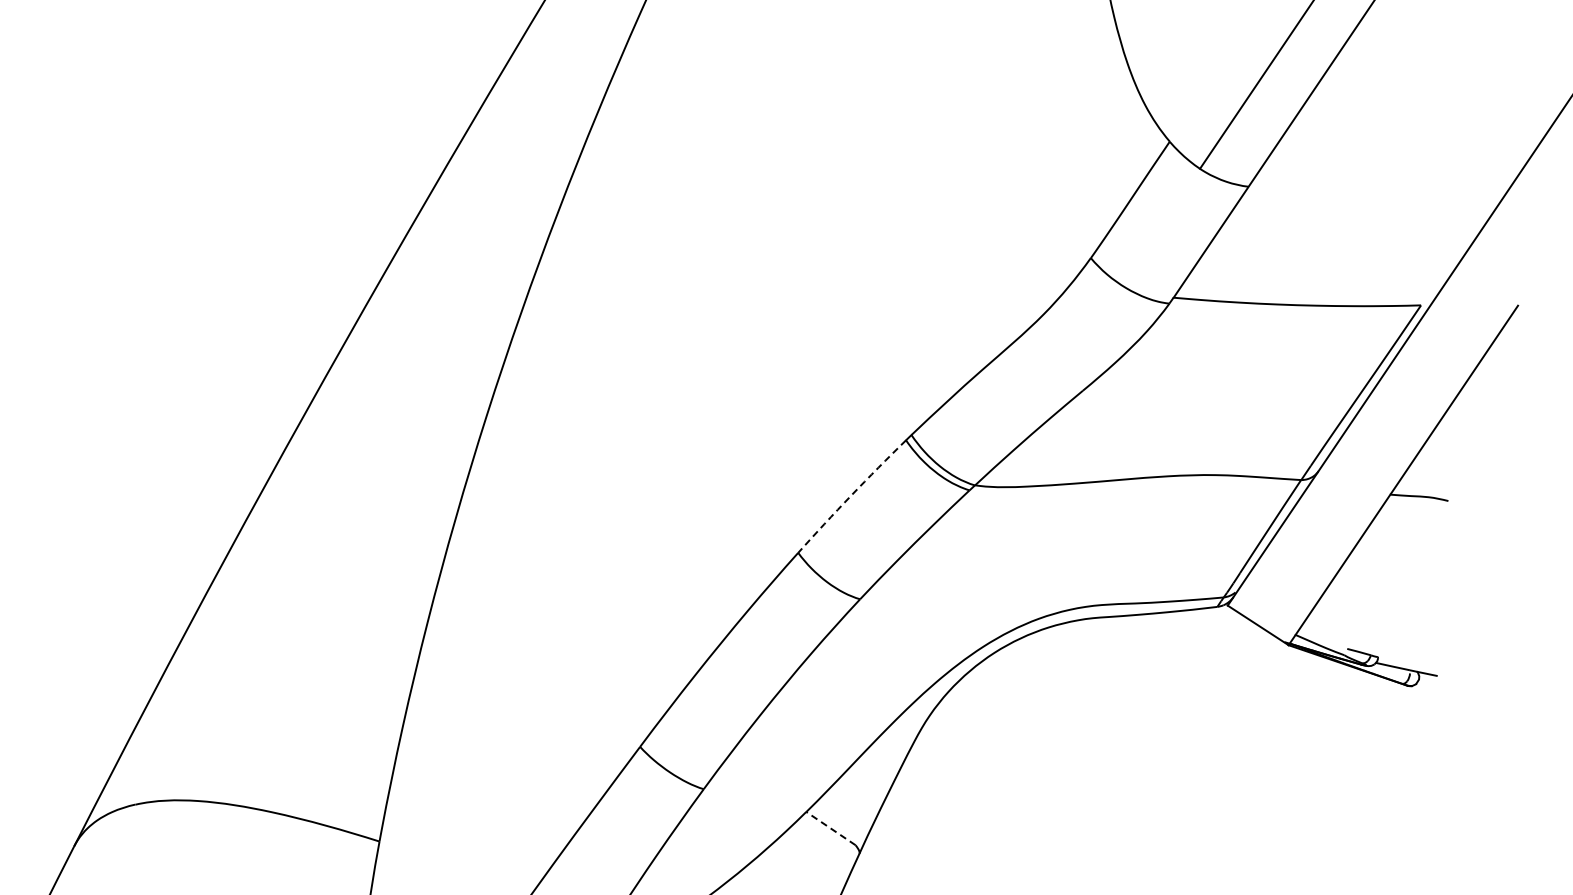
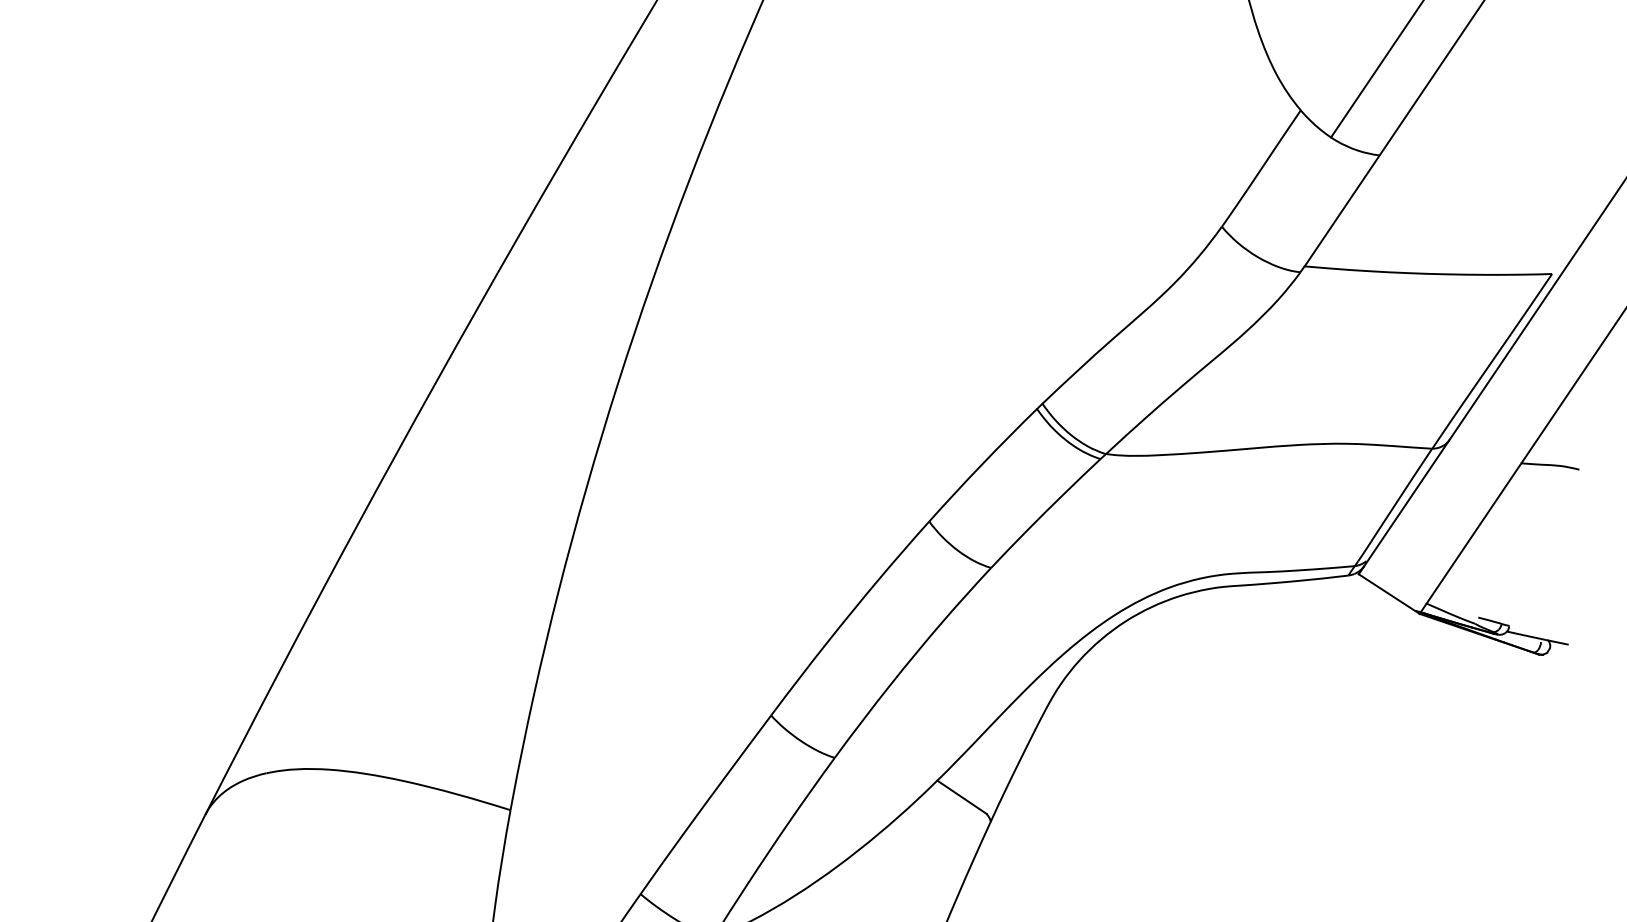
arc: (851, 495) -> (982, 464), dashed -> solid
line: (831, 828) -> (962, 797), dashed -> solid

